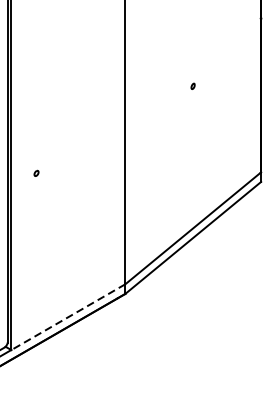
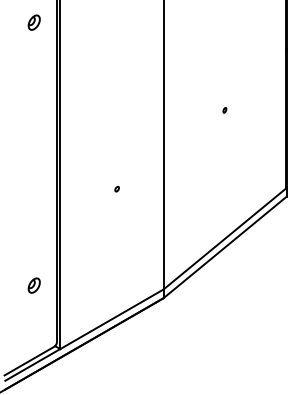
part: (35, 172) -> (116, 188), moved
line: (67, 317) -> (111, 319), dashed -> solid

